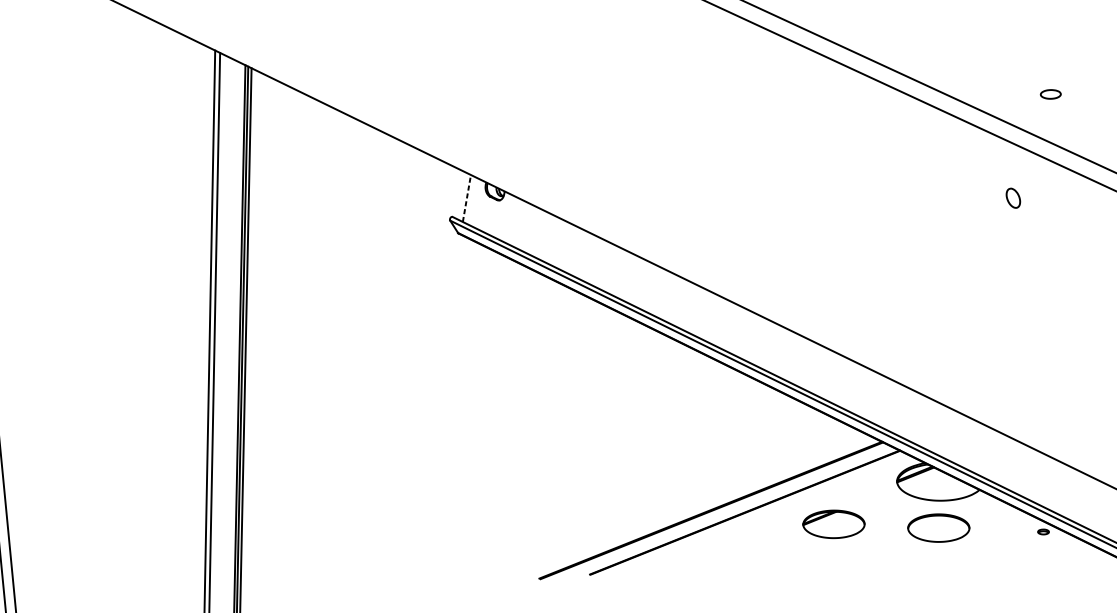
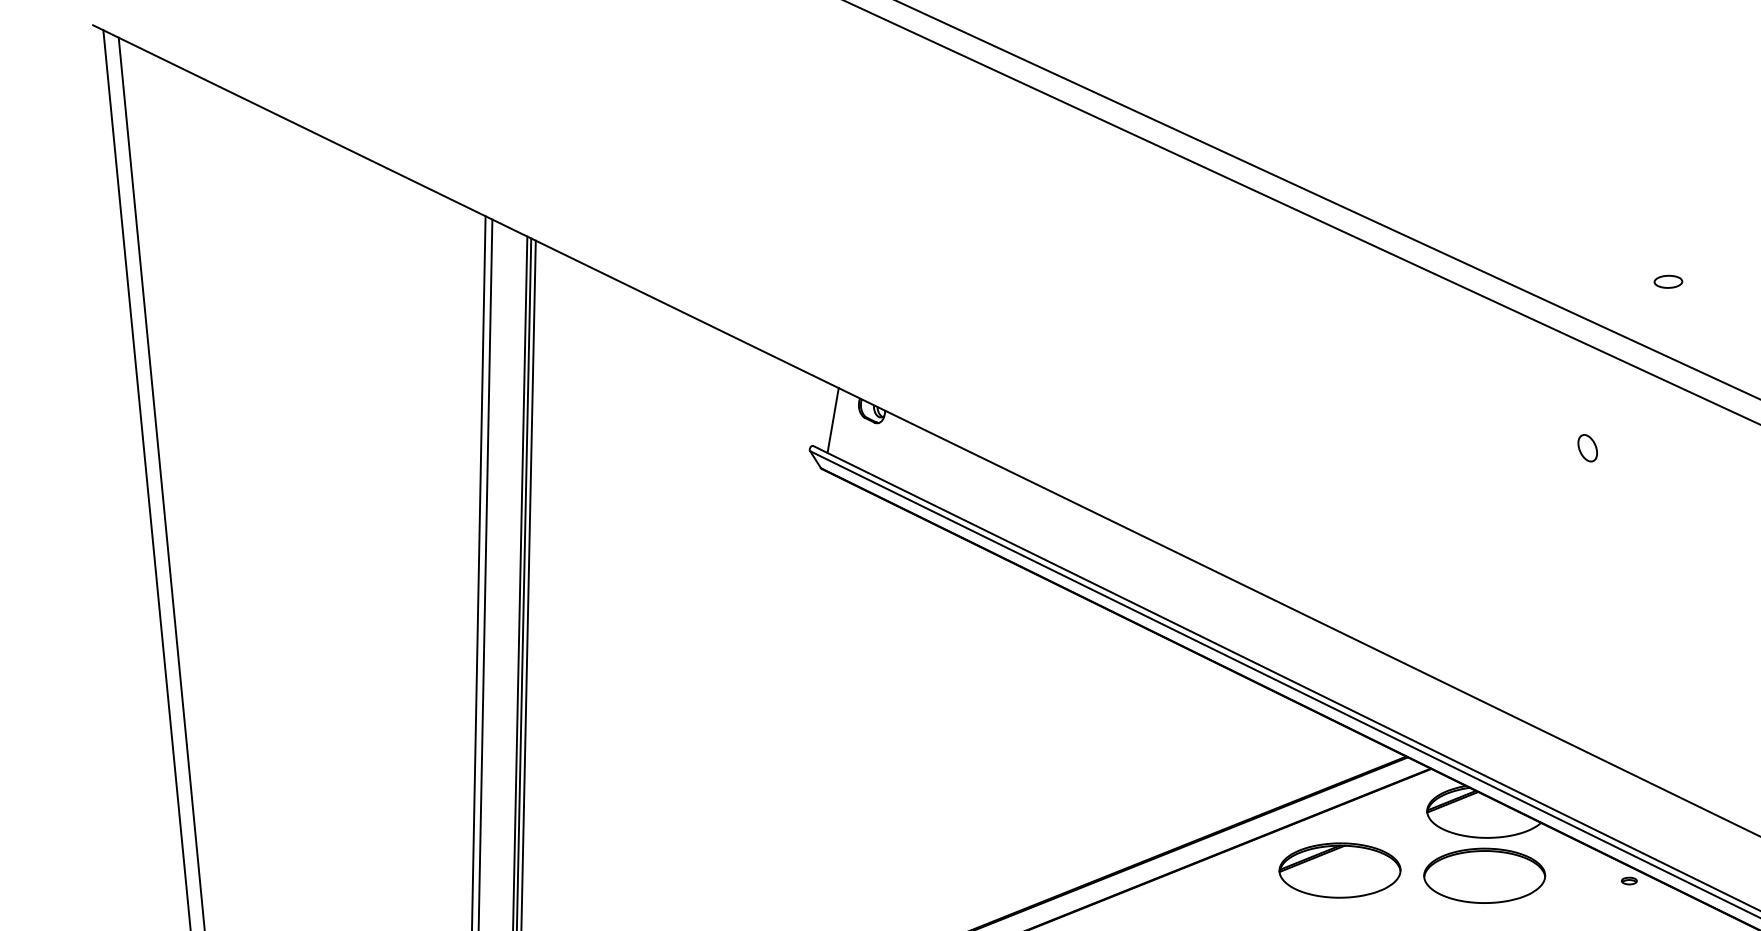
part: (1050, 94) -> (1668, 281), moved
line: (467, 198) -> (833, 420), dashed -> solid
part: (1013, 198) -> (1587, 448), moved
part: (833, 524) -> (1339, 870), size x1.43
part: (938, 527) -> (1484, 875), size x1.43

